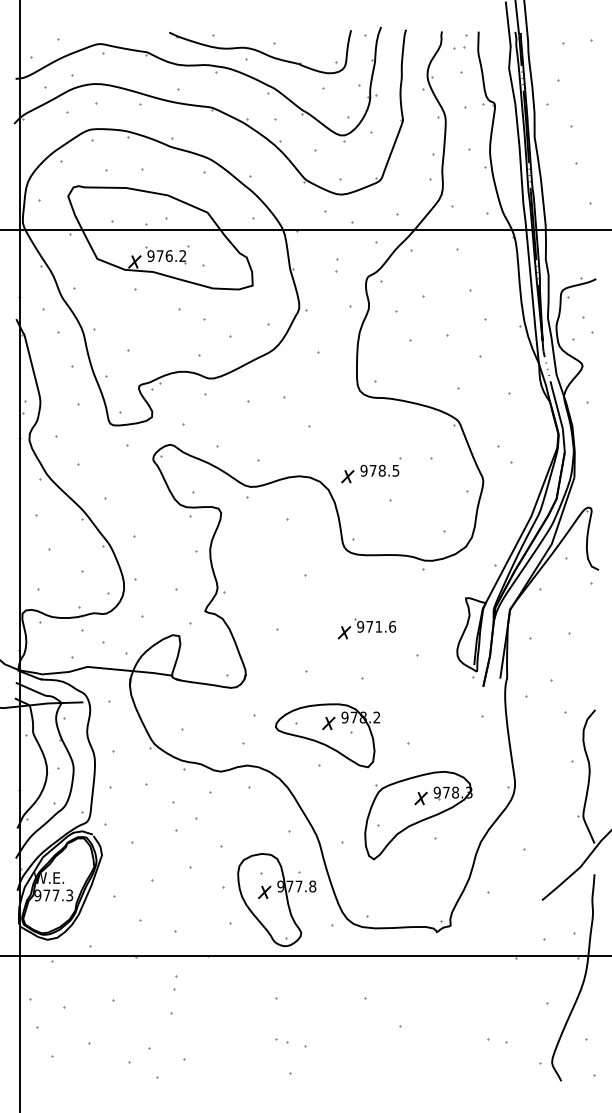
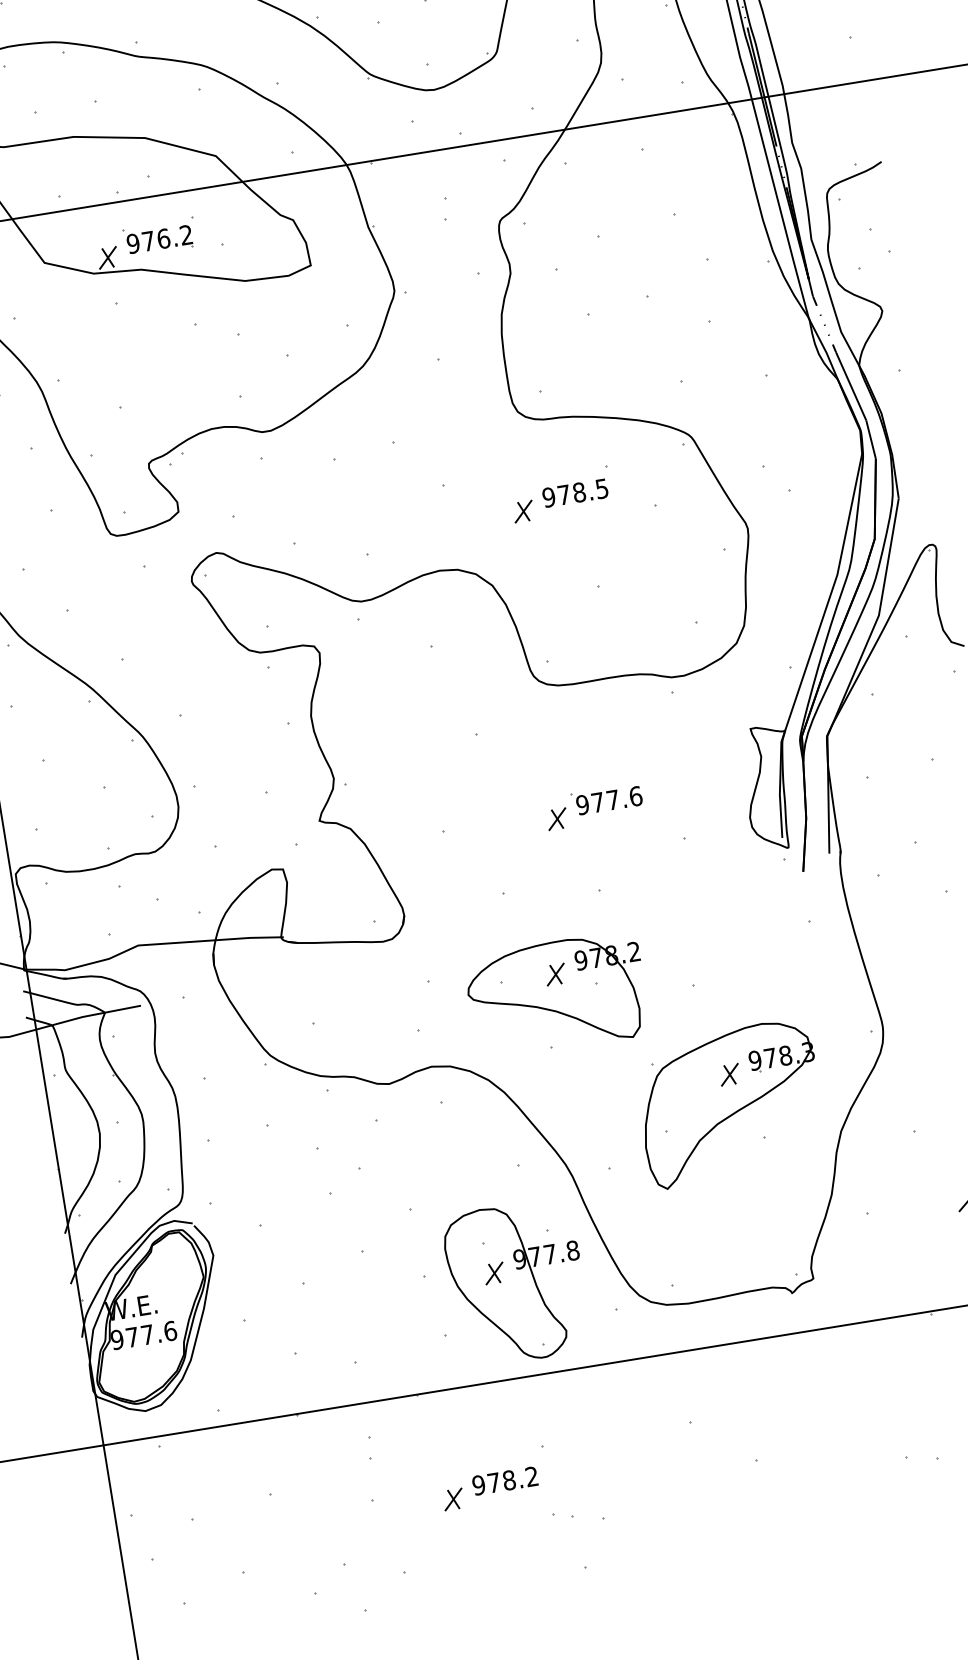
part: (371, 470) -> (561, 494), moved
text: (378, 626) -> (612, 799), 971.6 -> 977.6
text: (69, 895) -> (170, 1331), 977.3 -> 977.6
part: (241, 1017) -> (489, 1488), added

